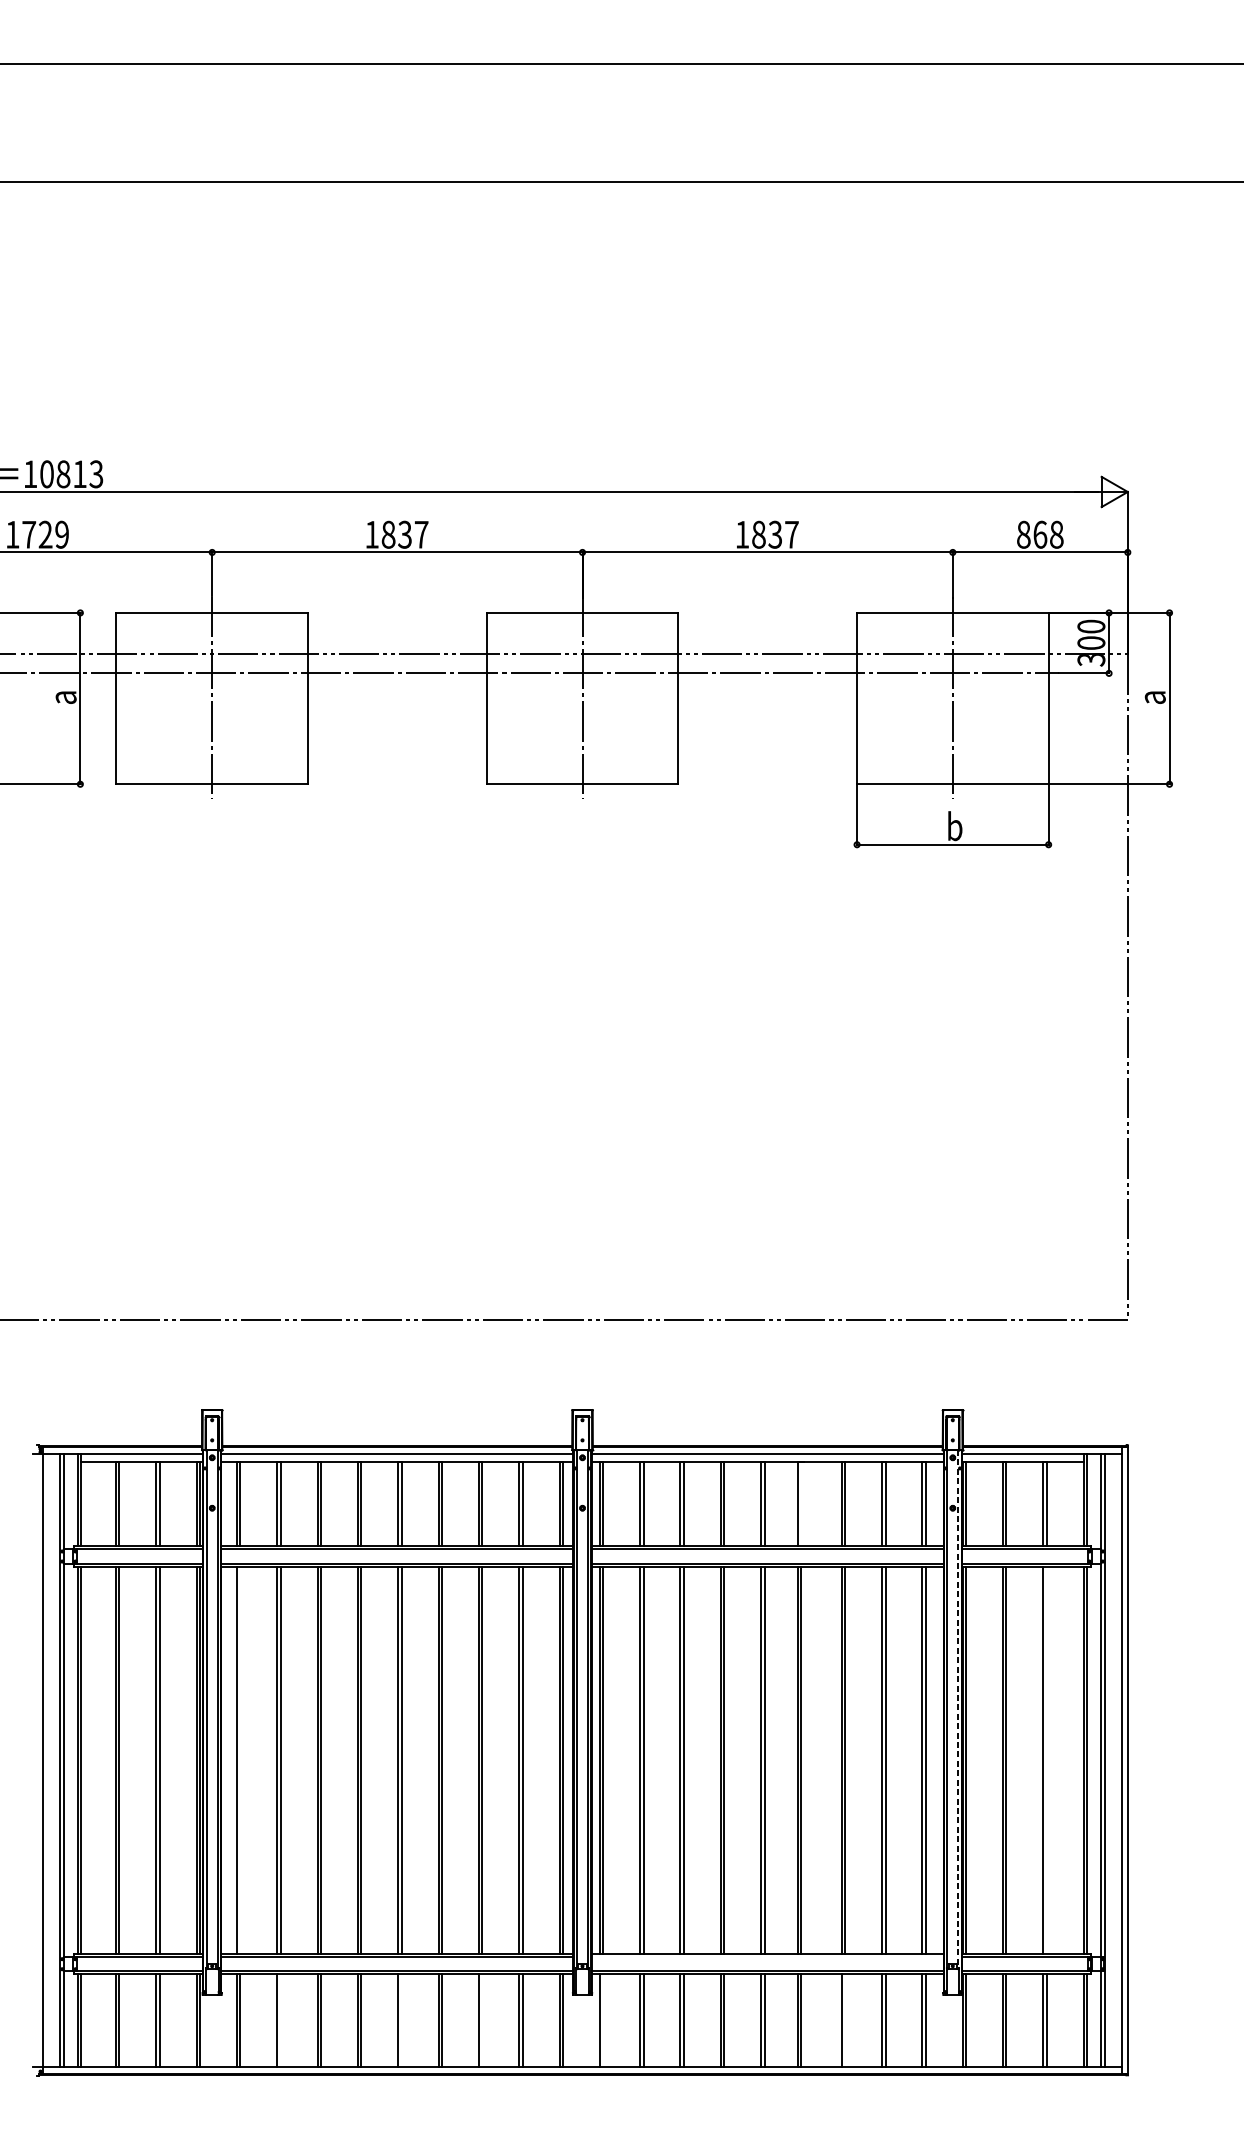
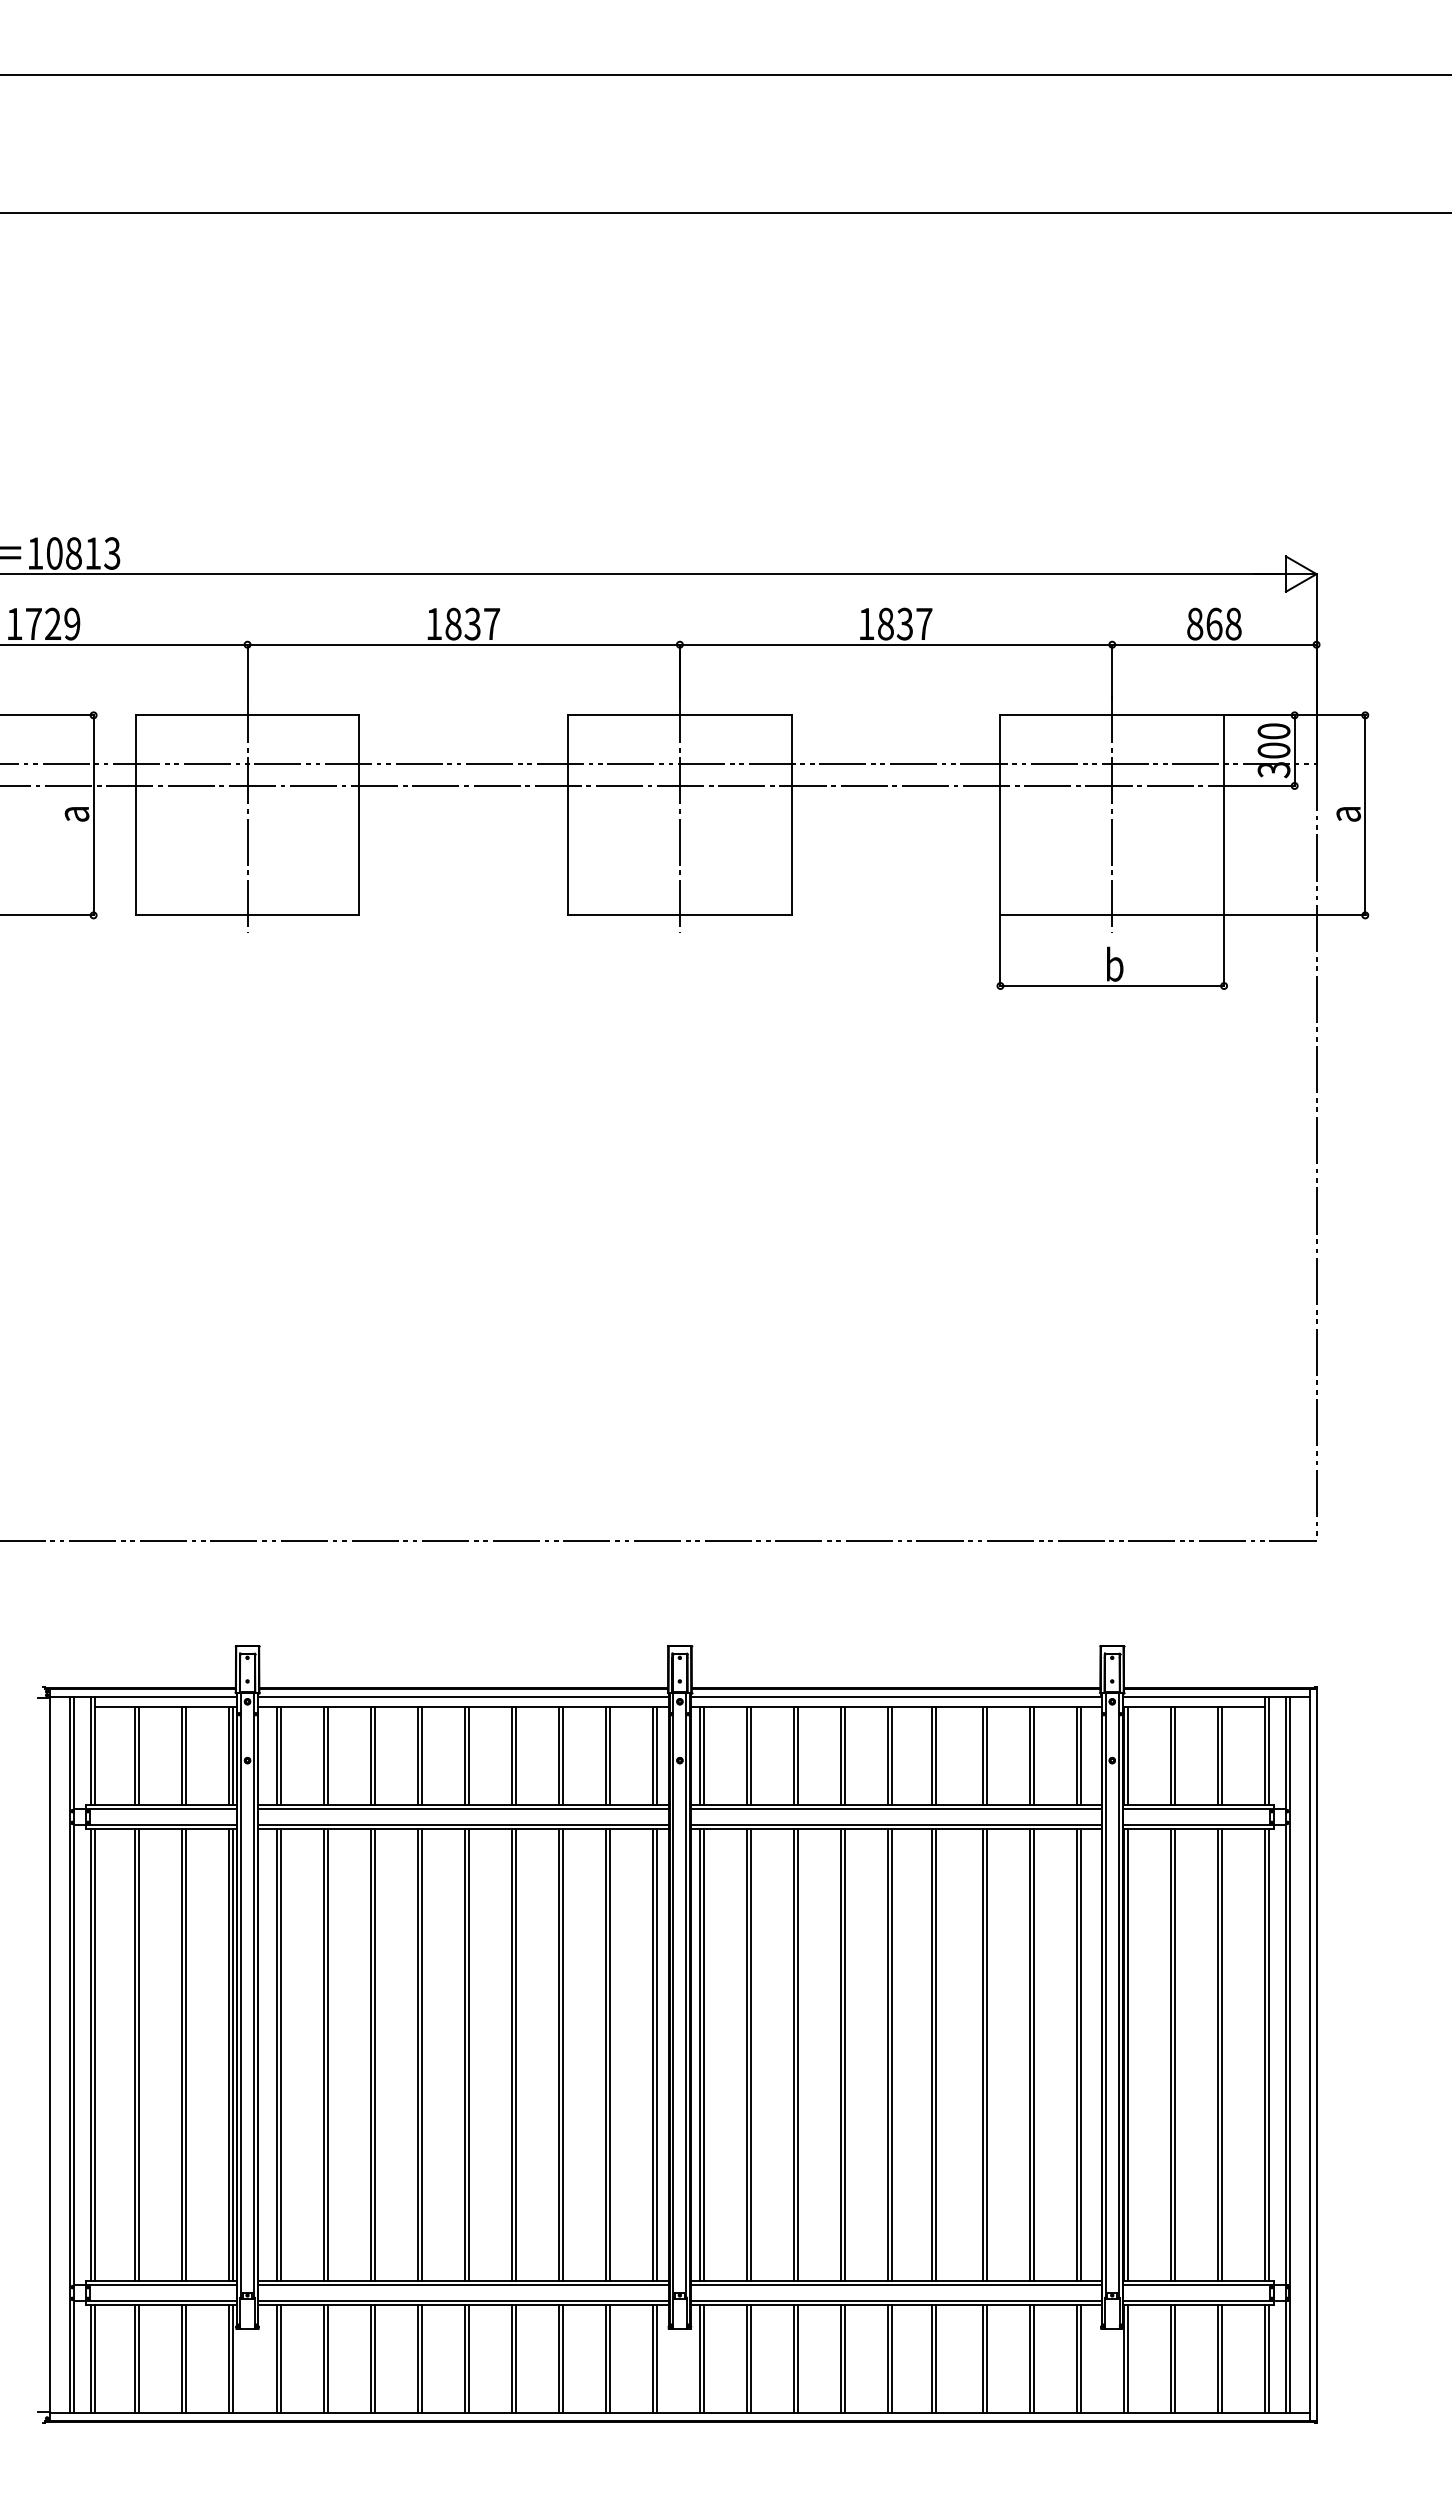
line: (801, 1504) -> (935, 1756), added
line: (958, 1710) -> (1118, 1996), dashed -> solid
line: (240, 1759) -> (280, 2054), added
line: (1046, 1759) -> (1221, 2054), added
line: (767, 1956) -> (895, 2284), added
line: (280, 2020) -> (327, 2358), added
line: (401, 2020) -> (468, 2358), added
line: (481, 2020) -> (562, 2358), added
line: (603, 2020) -> (704, 2358), added
line: (845, 2020) -> (986, 2358), added

